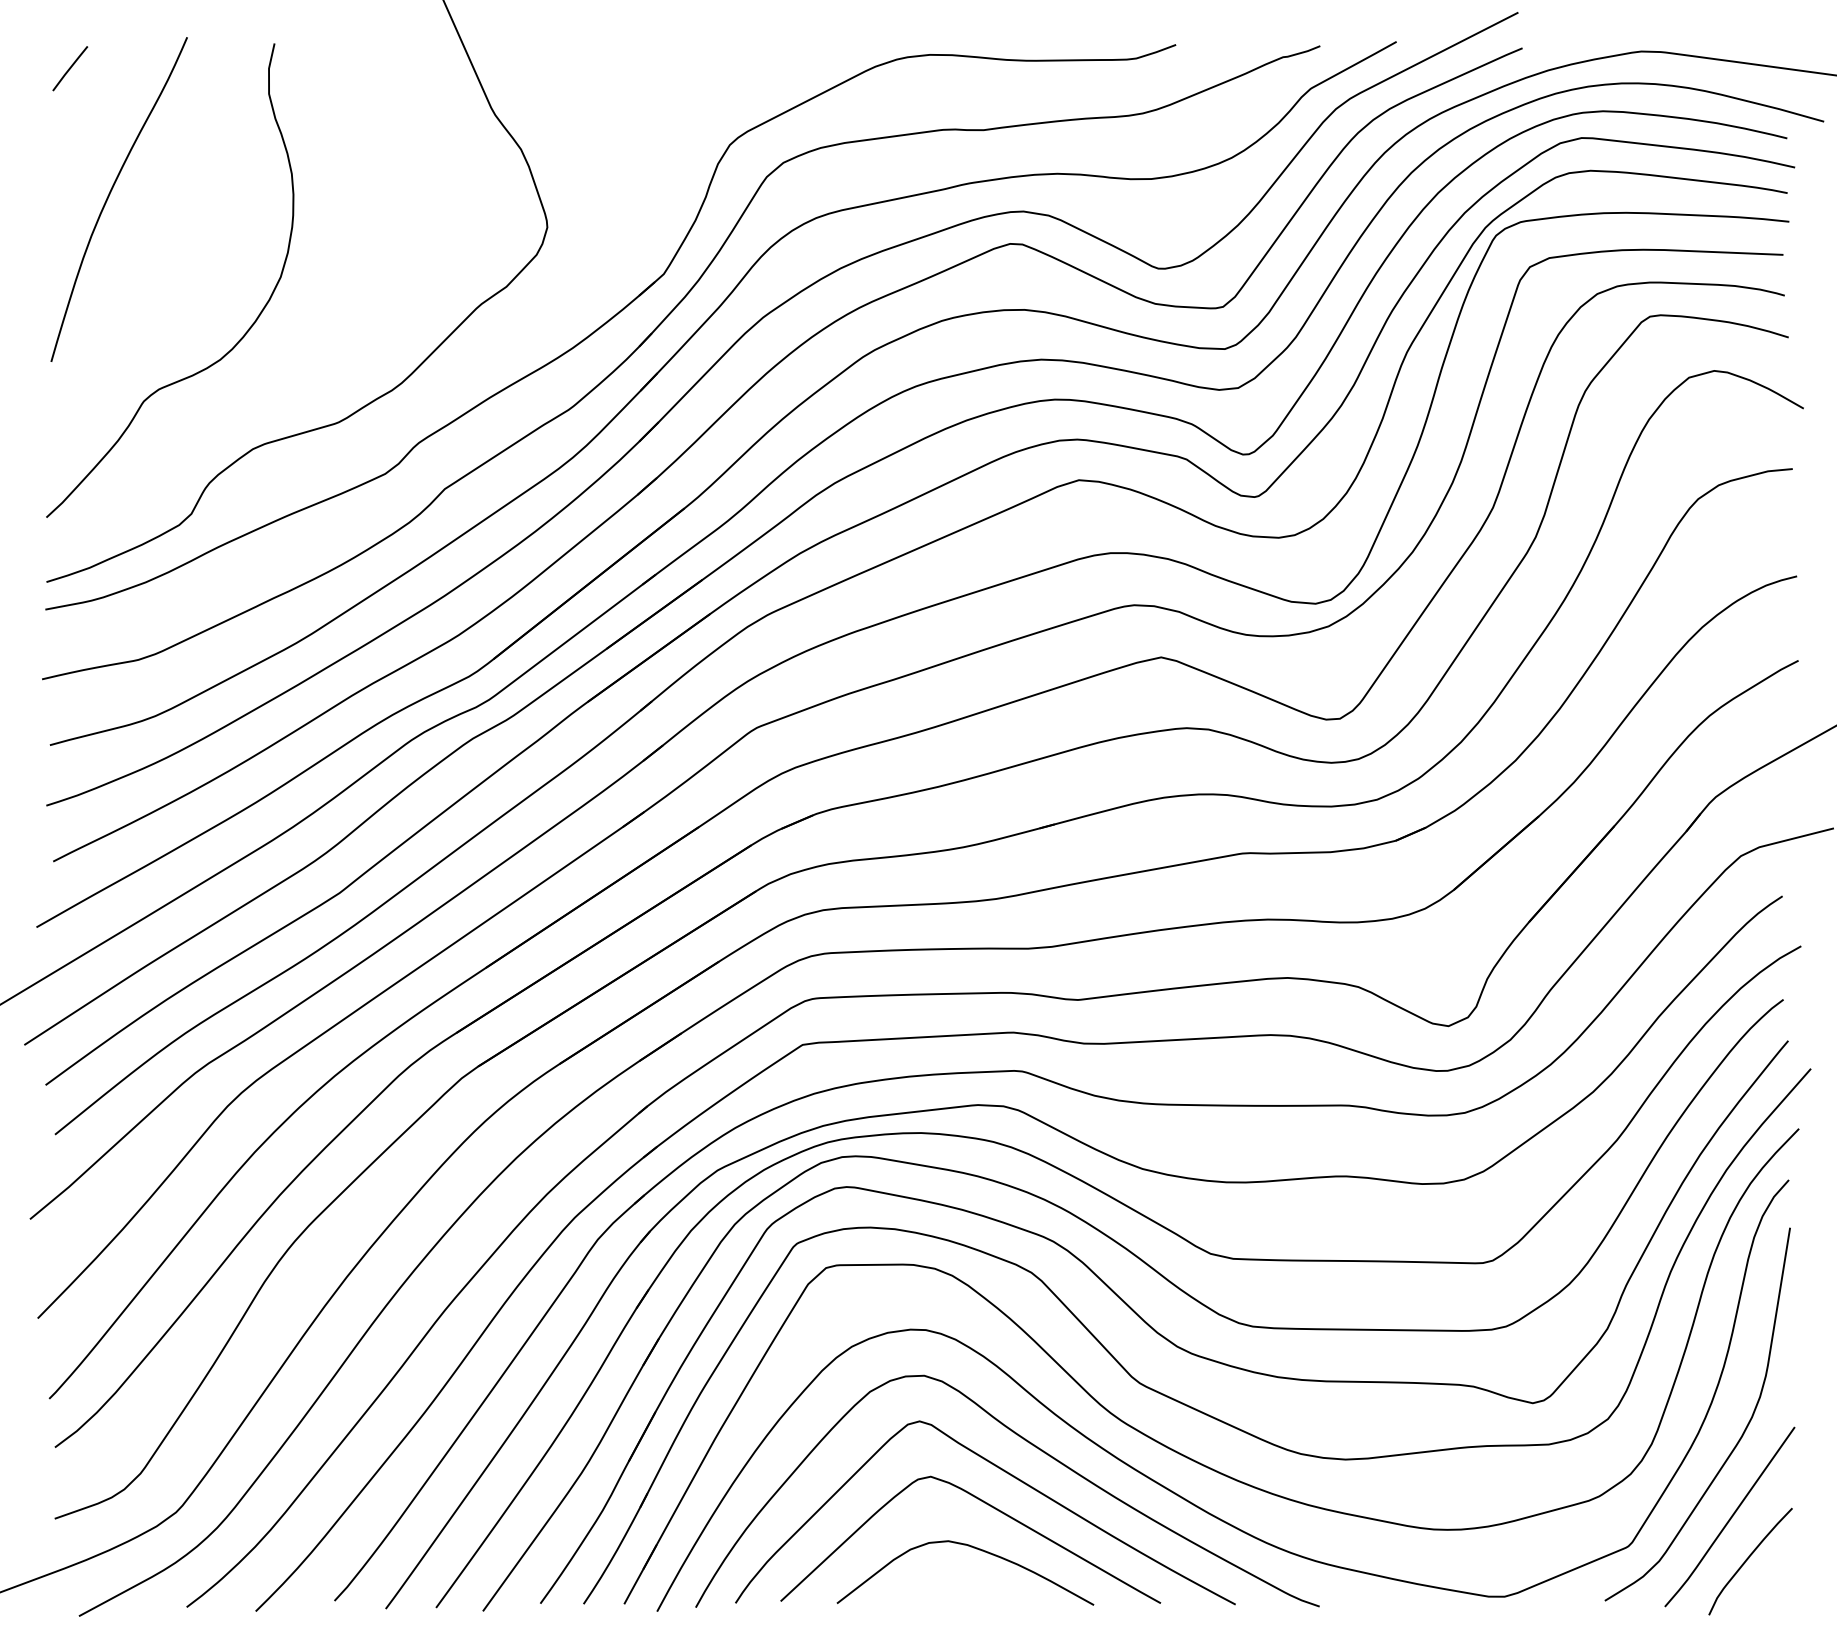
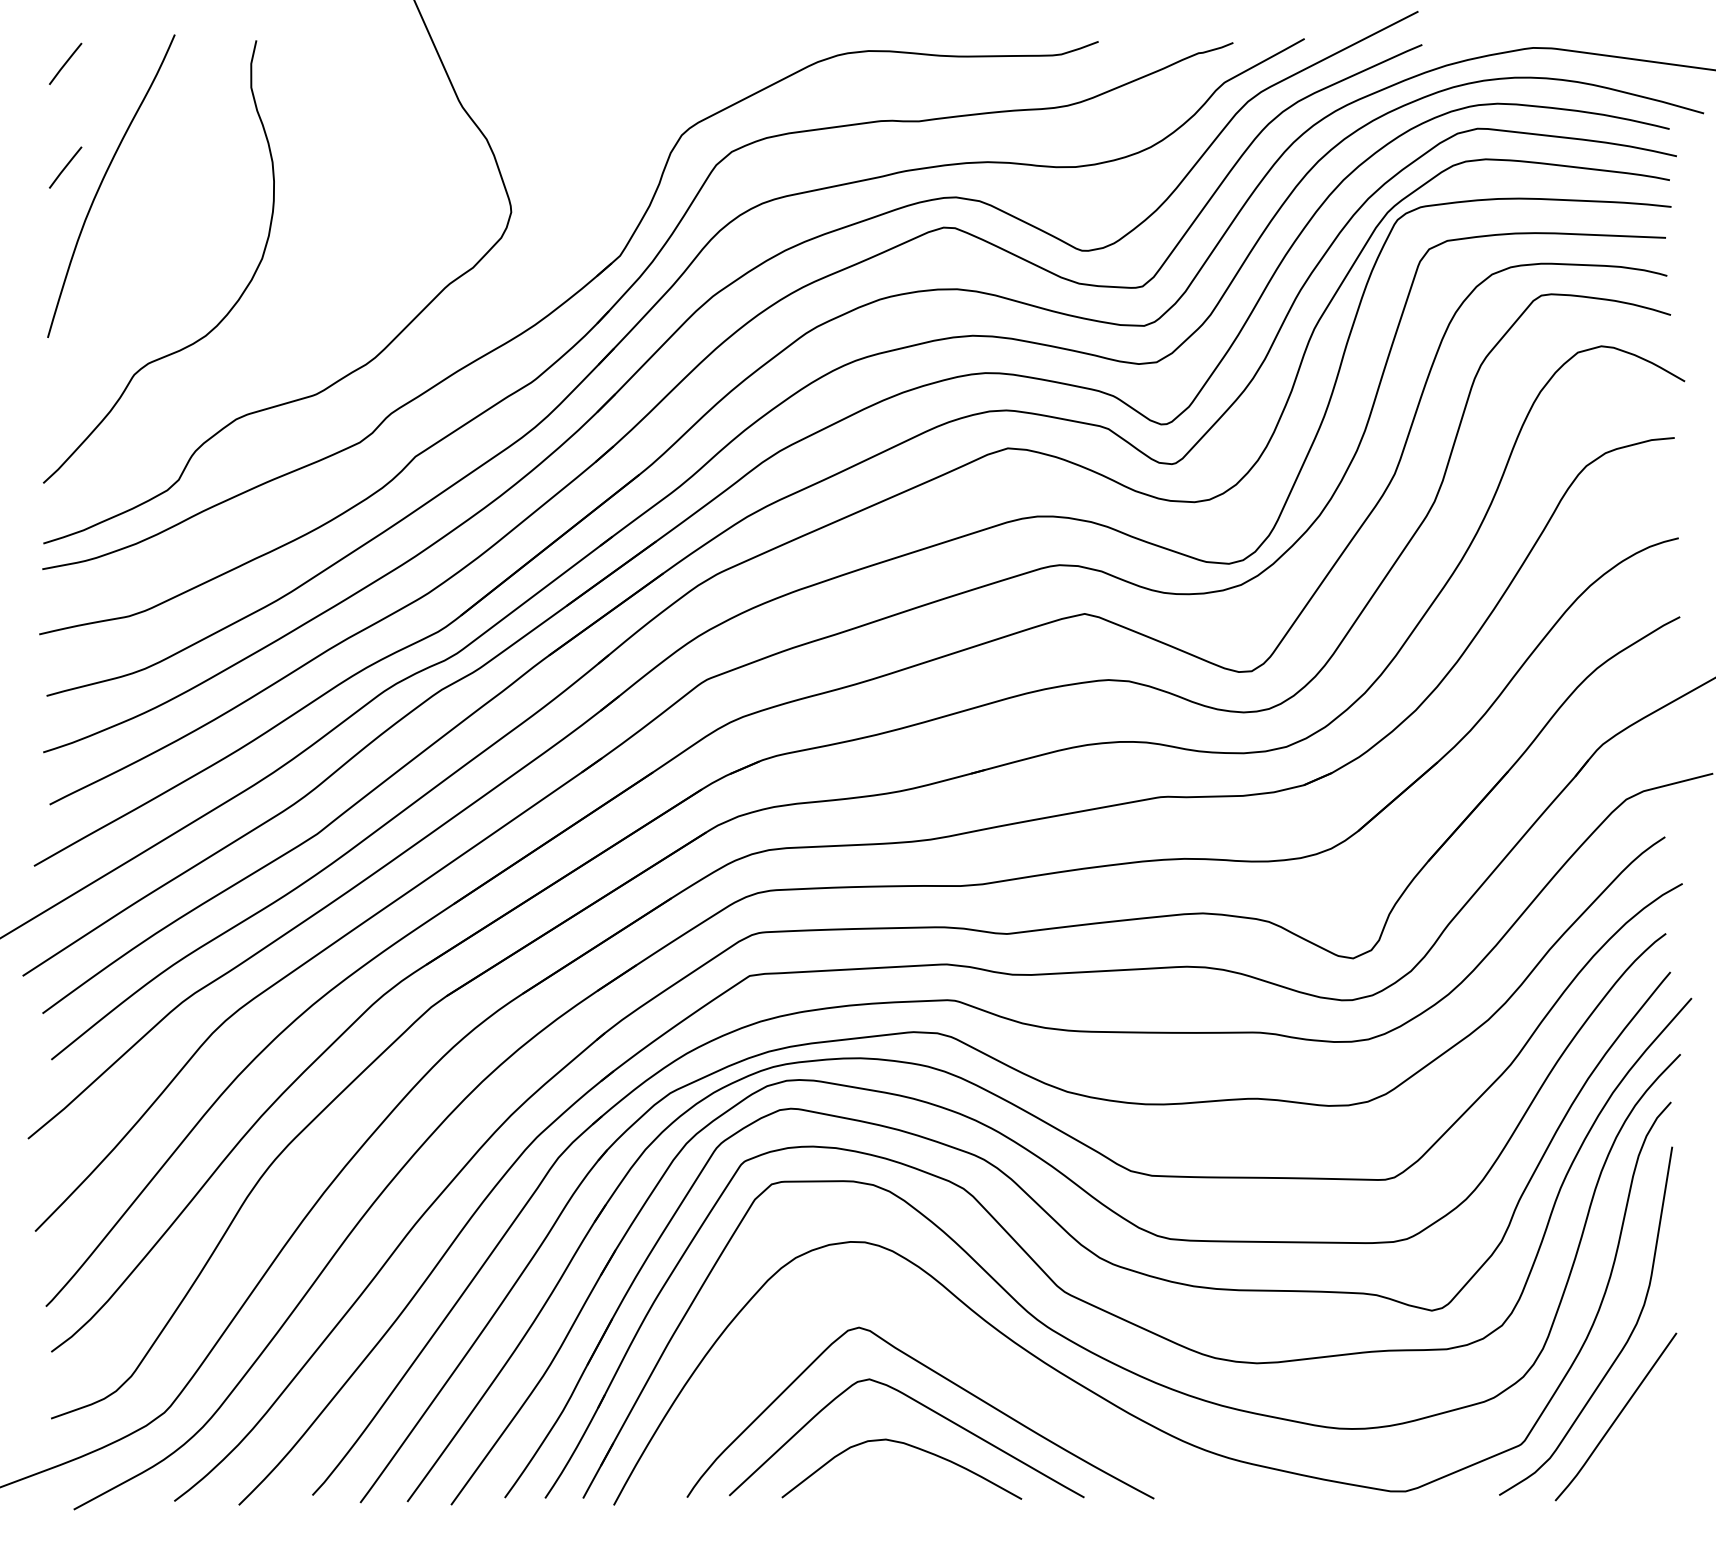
line: (70, 179) -> (65, 167), added
curve: (1036, 1448) -> (968, 1352), removed
curve: (1748, 1559) -> (1633, 1456), removed

